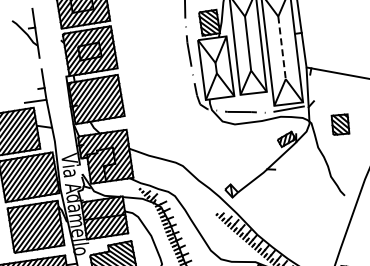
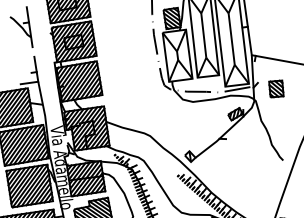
line: (282, 47) -> (232, 38), dashed -> solid
part: (340, 124) -> (276, 88), moved

